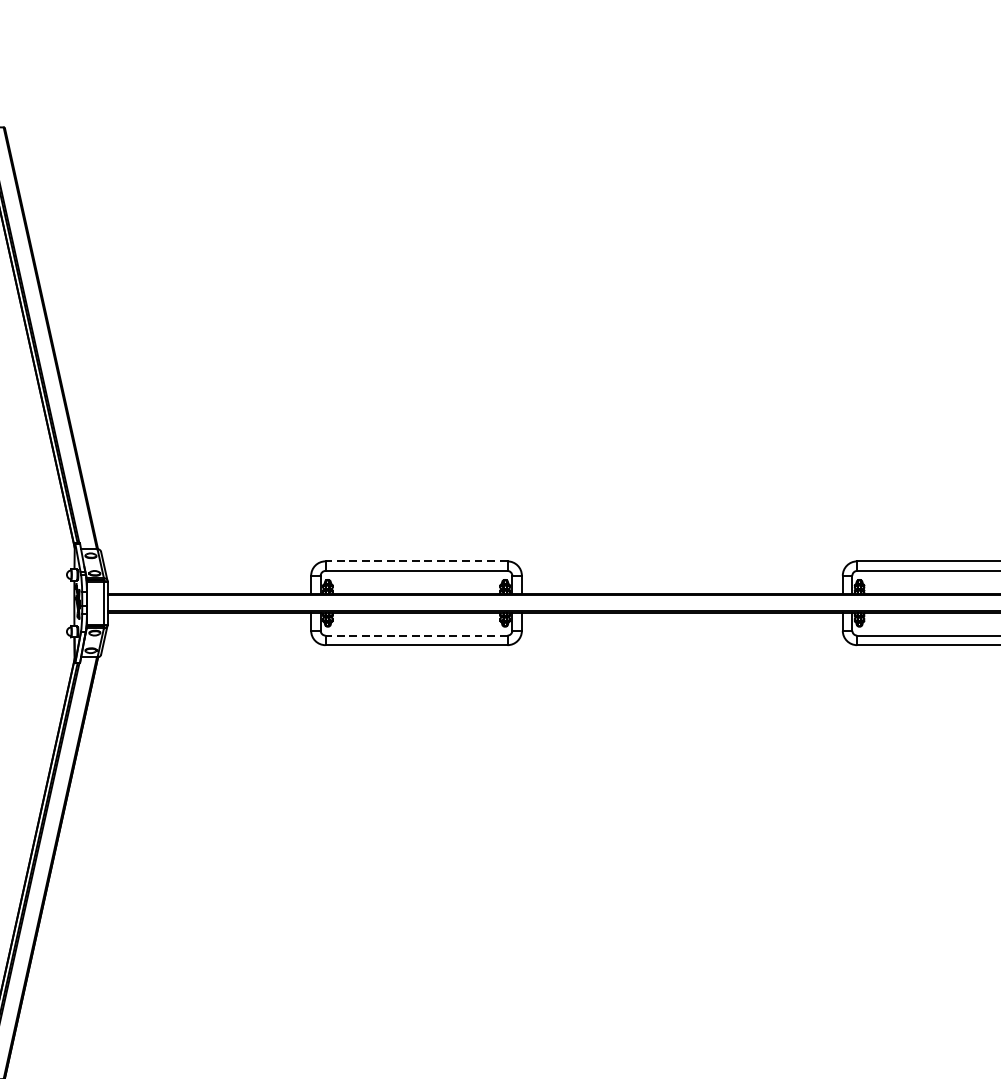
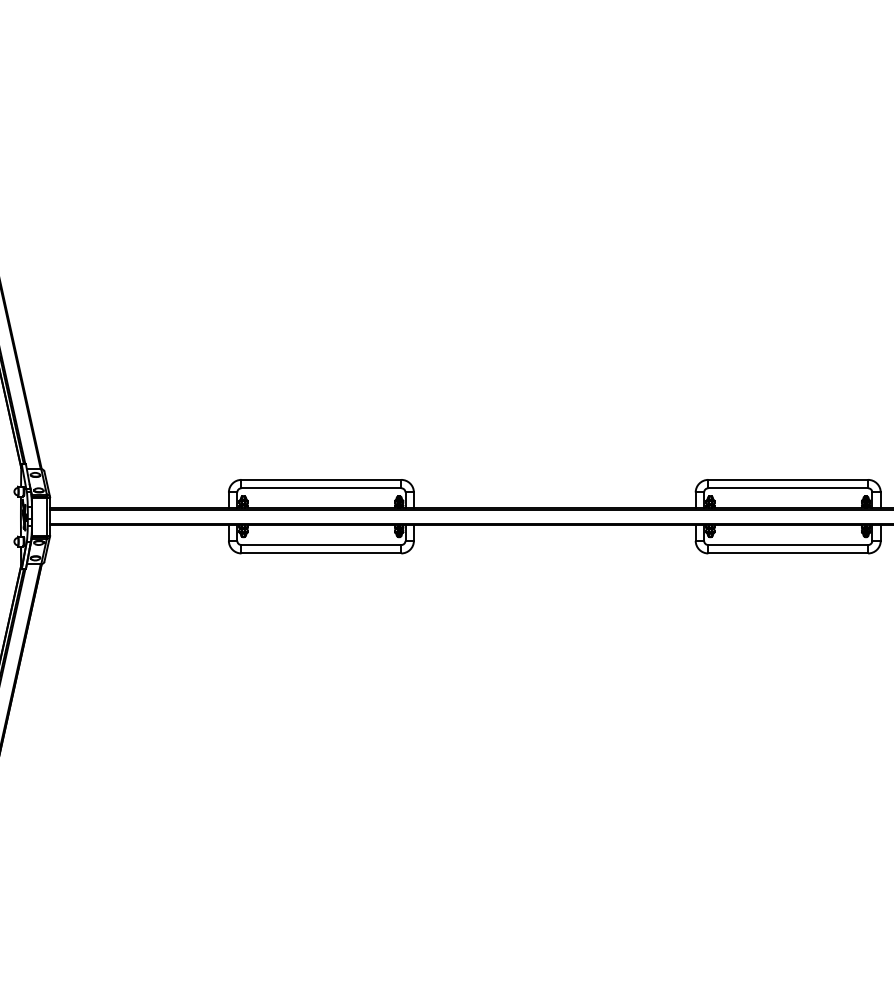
line: (416, 560) -> (321, 479), dashed -> solid
line: (416, 636) -> (321, 545), dashed -> solid

